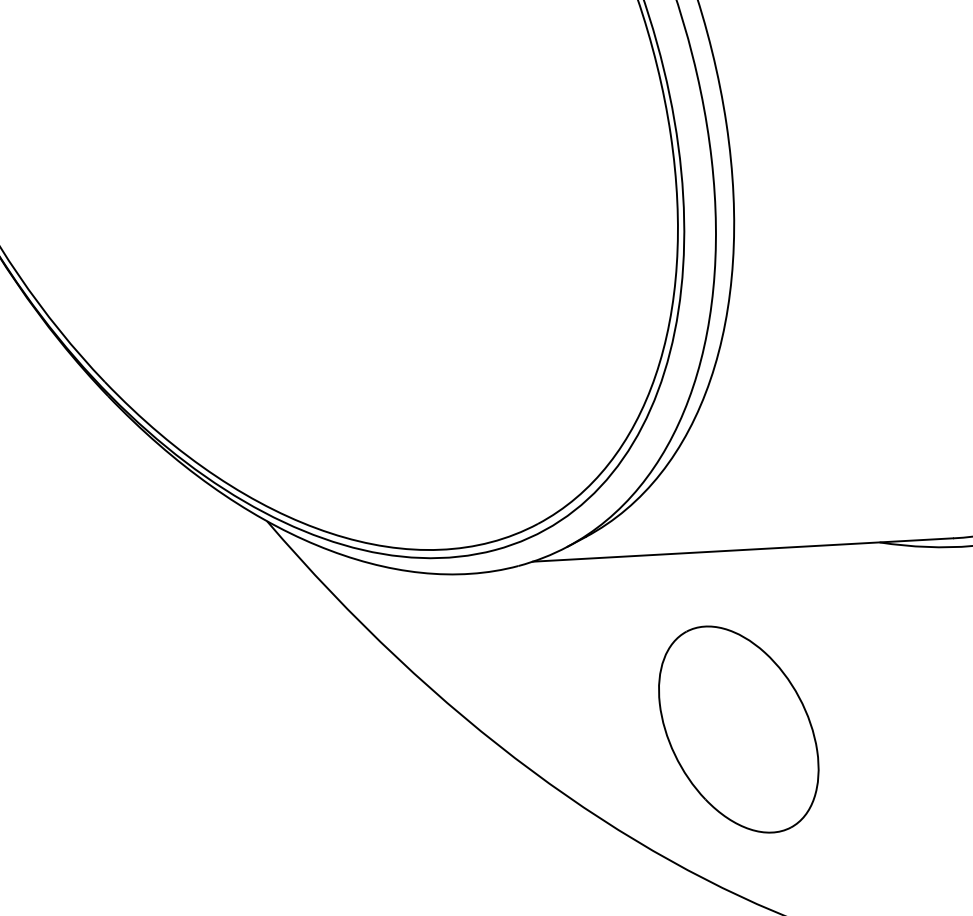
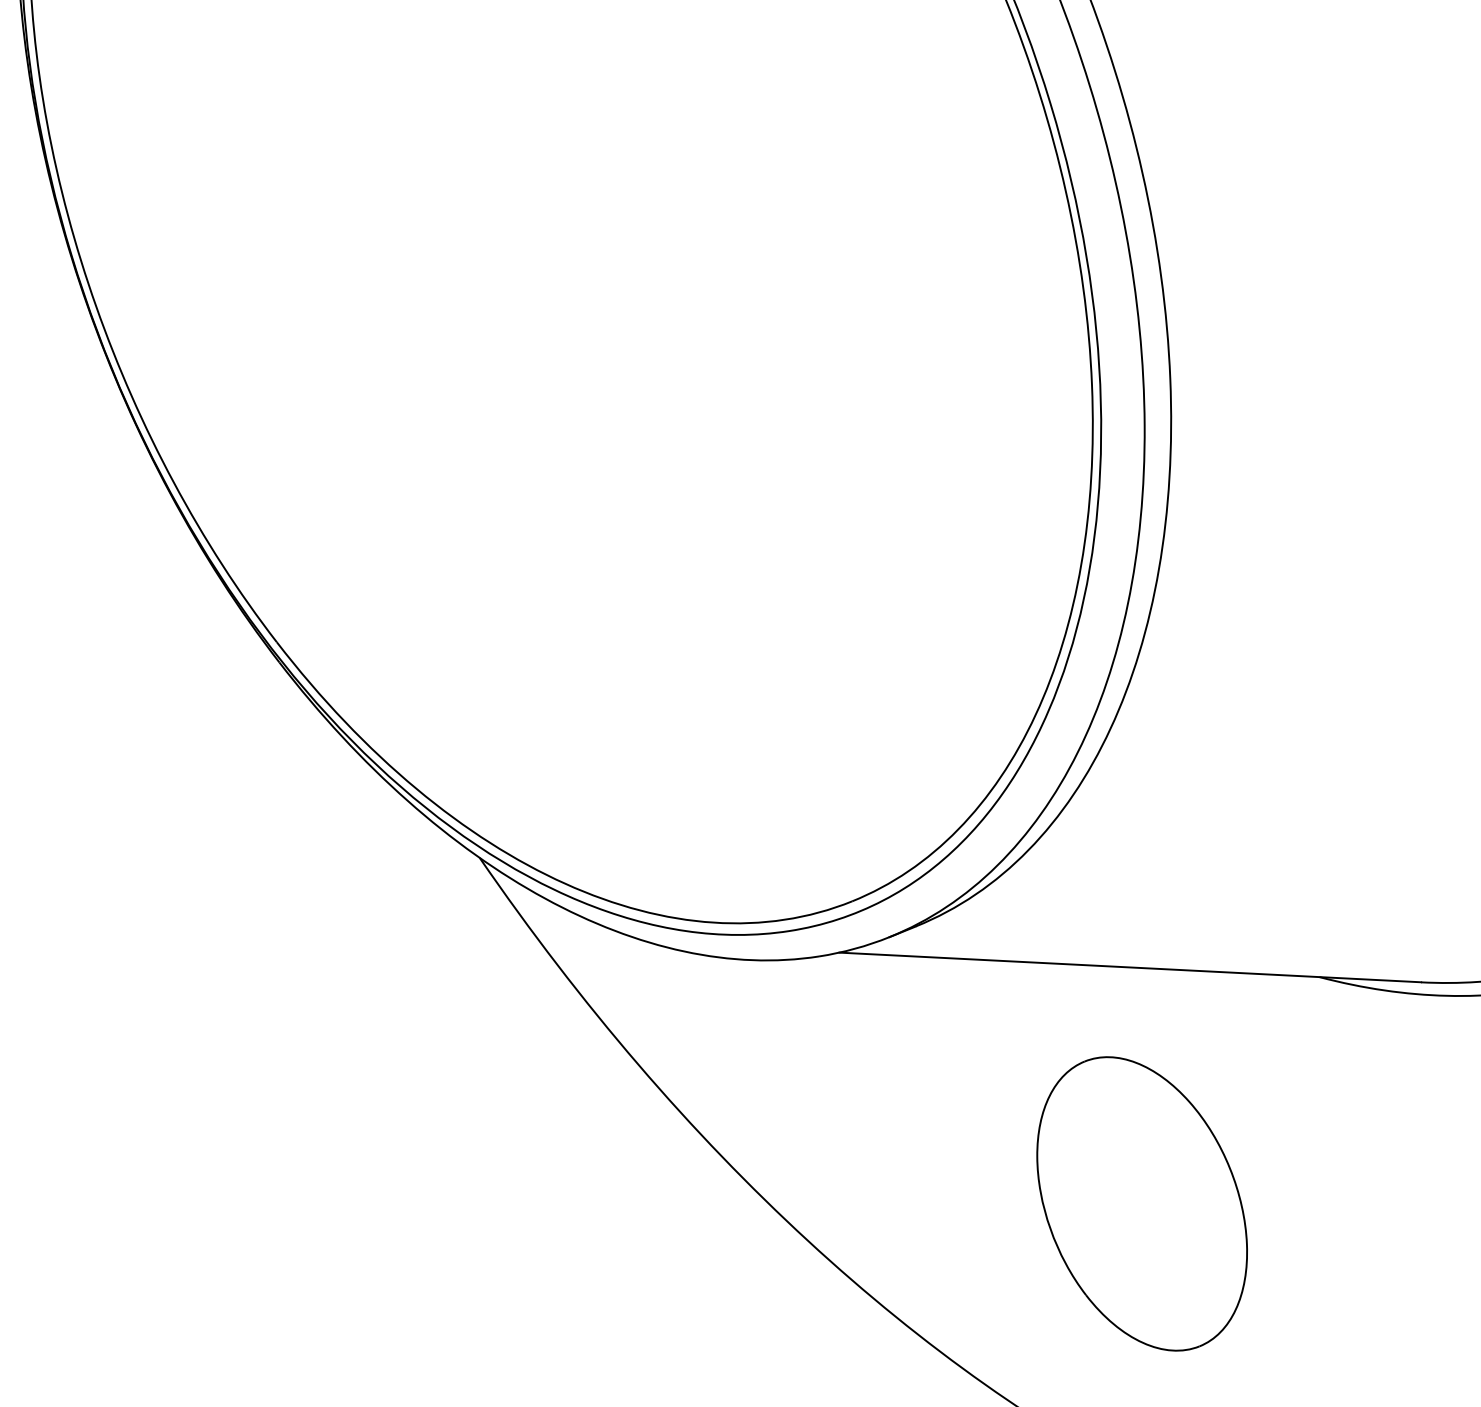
part: (738, 729) -> (1141, 1203), moved

